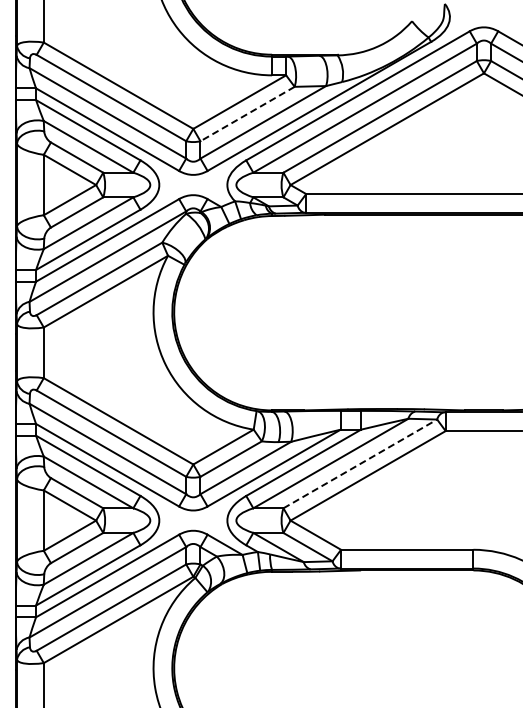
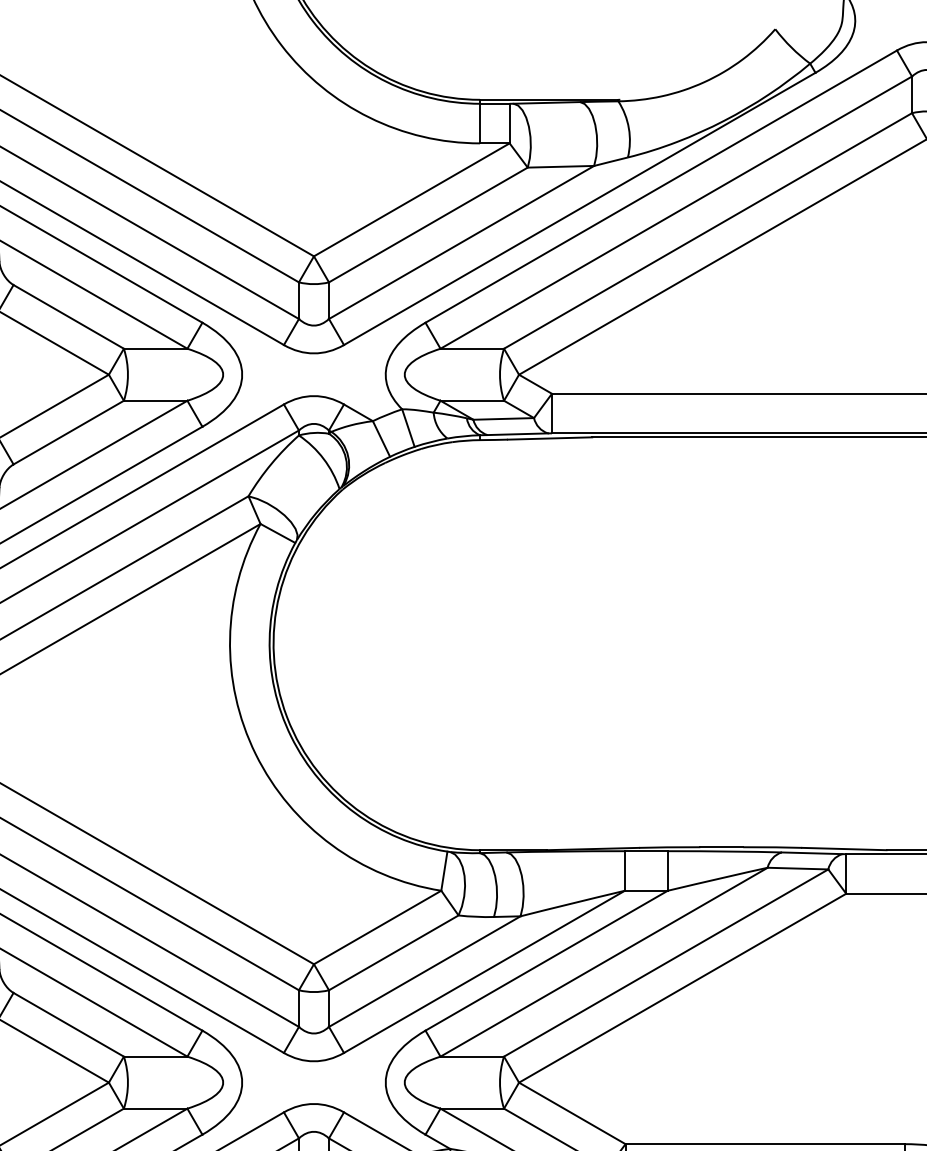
line: (247, 114) -> (428, 225), dashed -> solid
line: (360, 463) -> (666, 962), dashed -> solid

